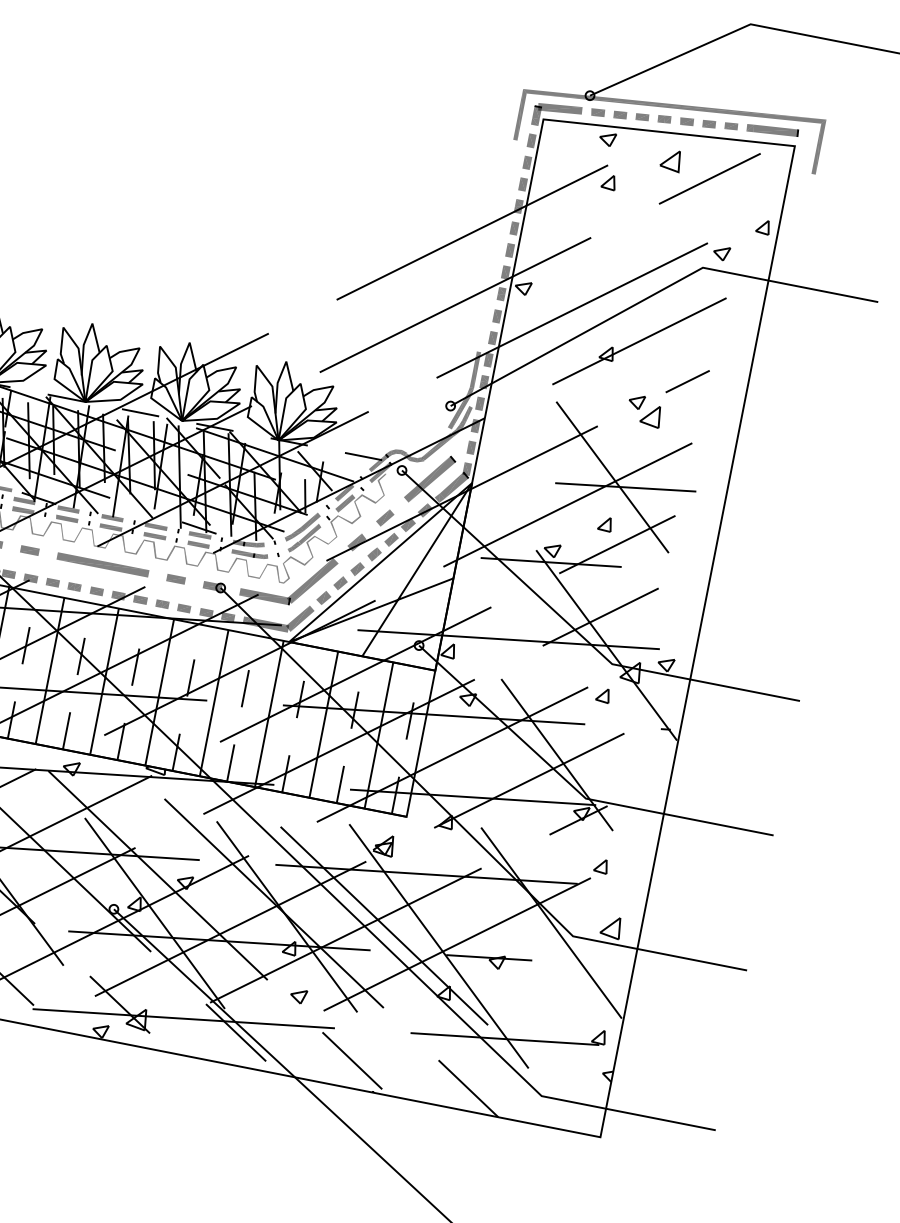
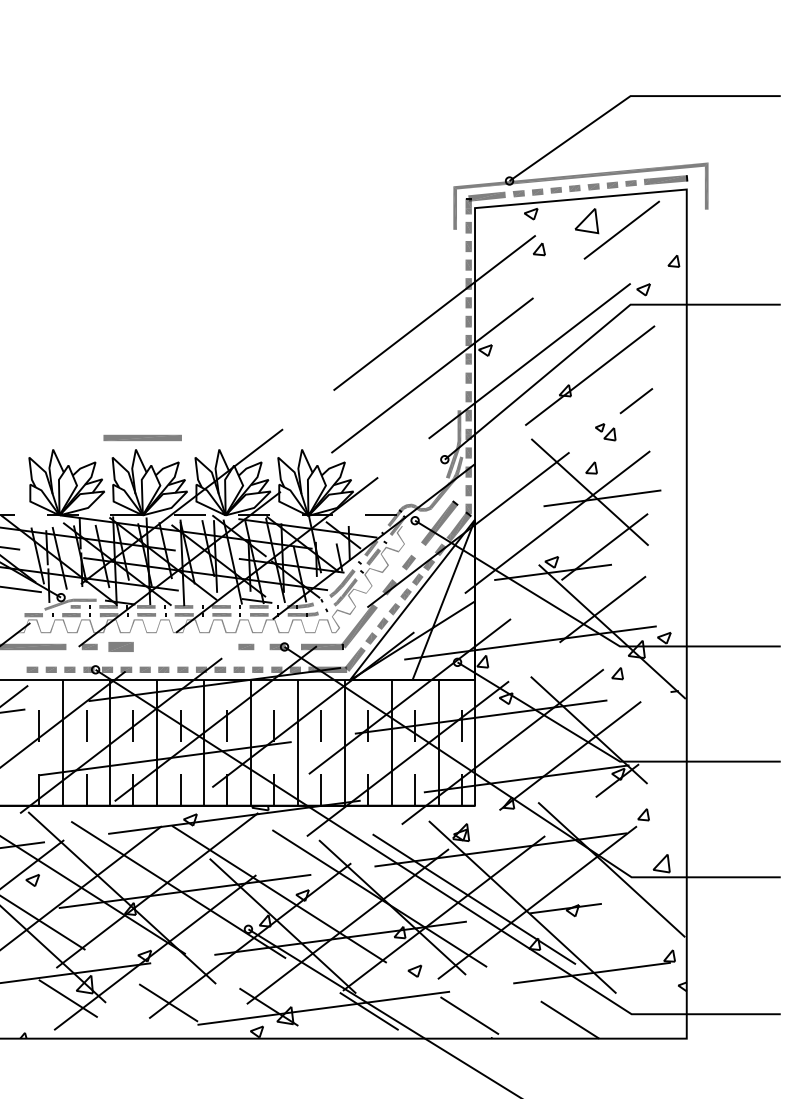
part: (670, 160) -> (586, 221), size x1.4
part: (644, 410) -> (605, 431), size x0.7
part: (605, 523) -> (591, 467), moved
part: (29, 549) -> (120, 646), size x1.6
part: (102, 564) -> (142, 437), moved

